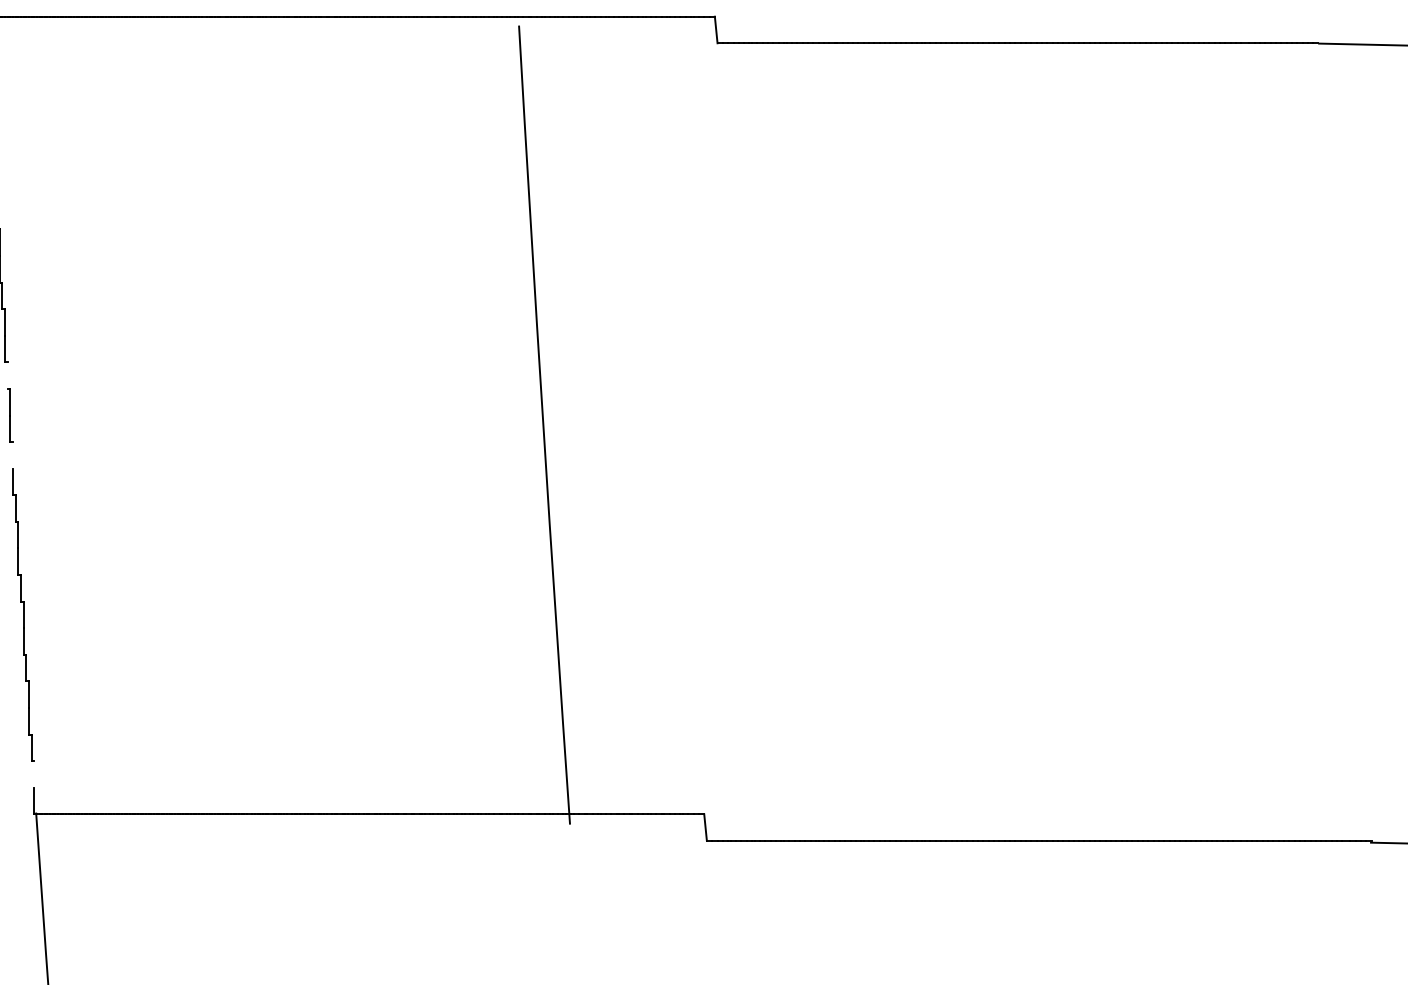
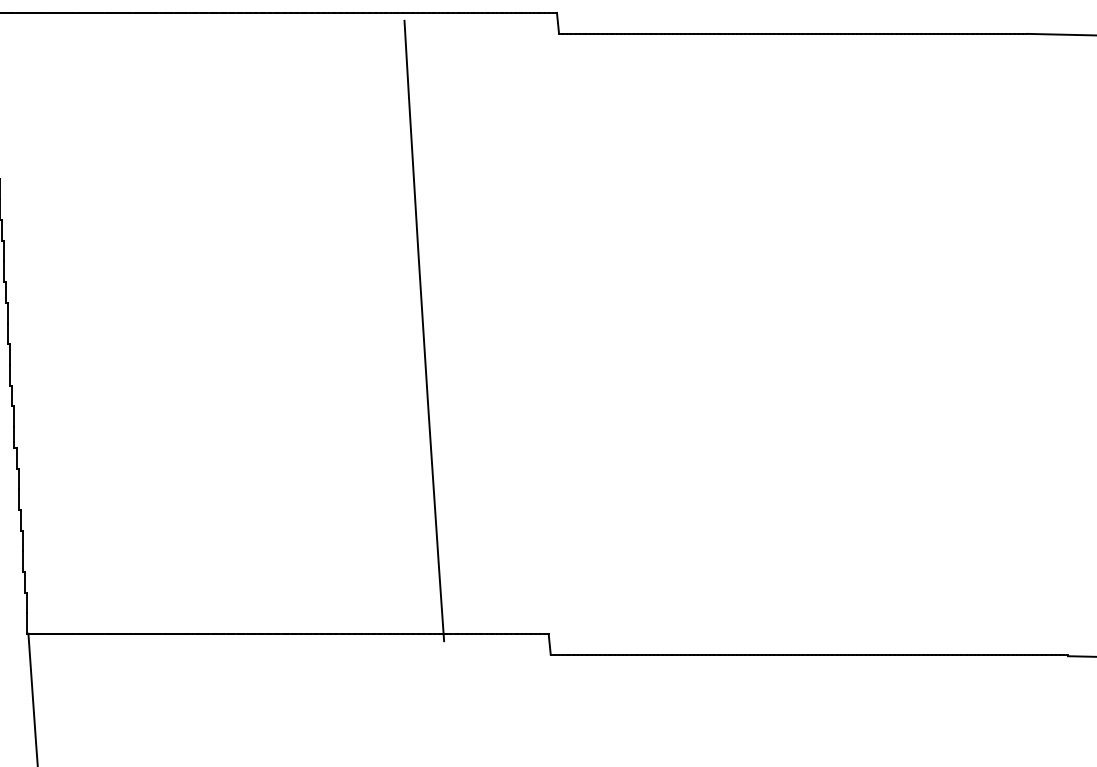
line: (7, 375) -> (6, 292), added
line: (12, 455) -> (9, 354), added
line: (34, 774) -> (27, 603), added

